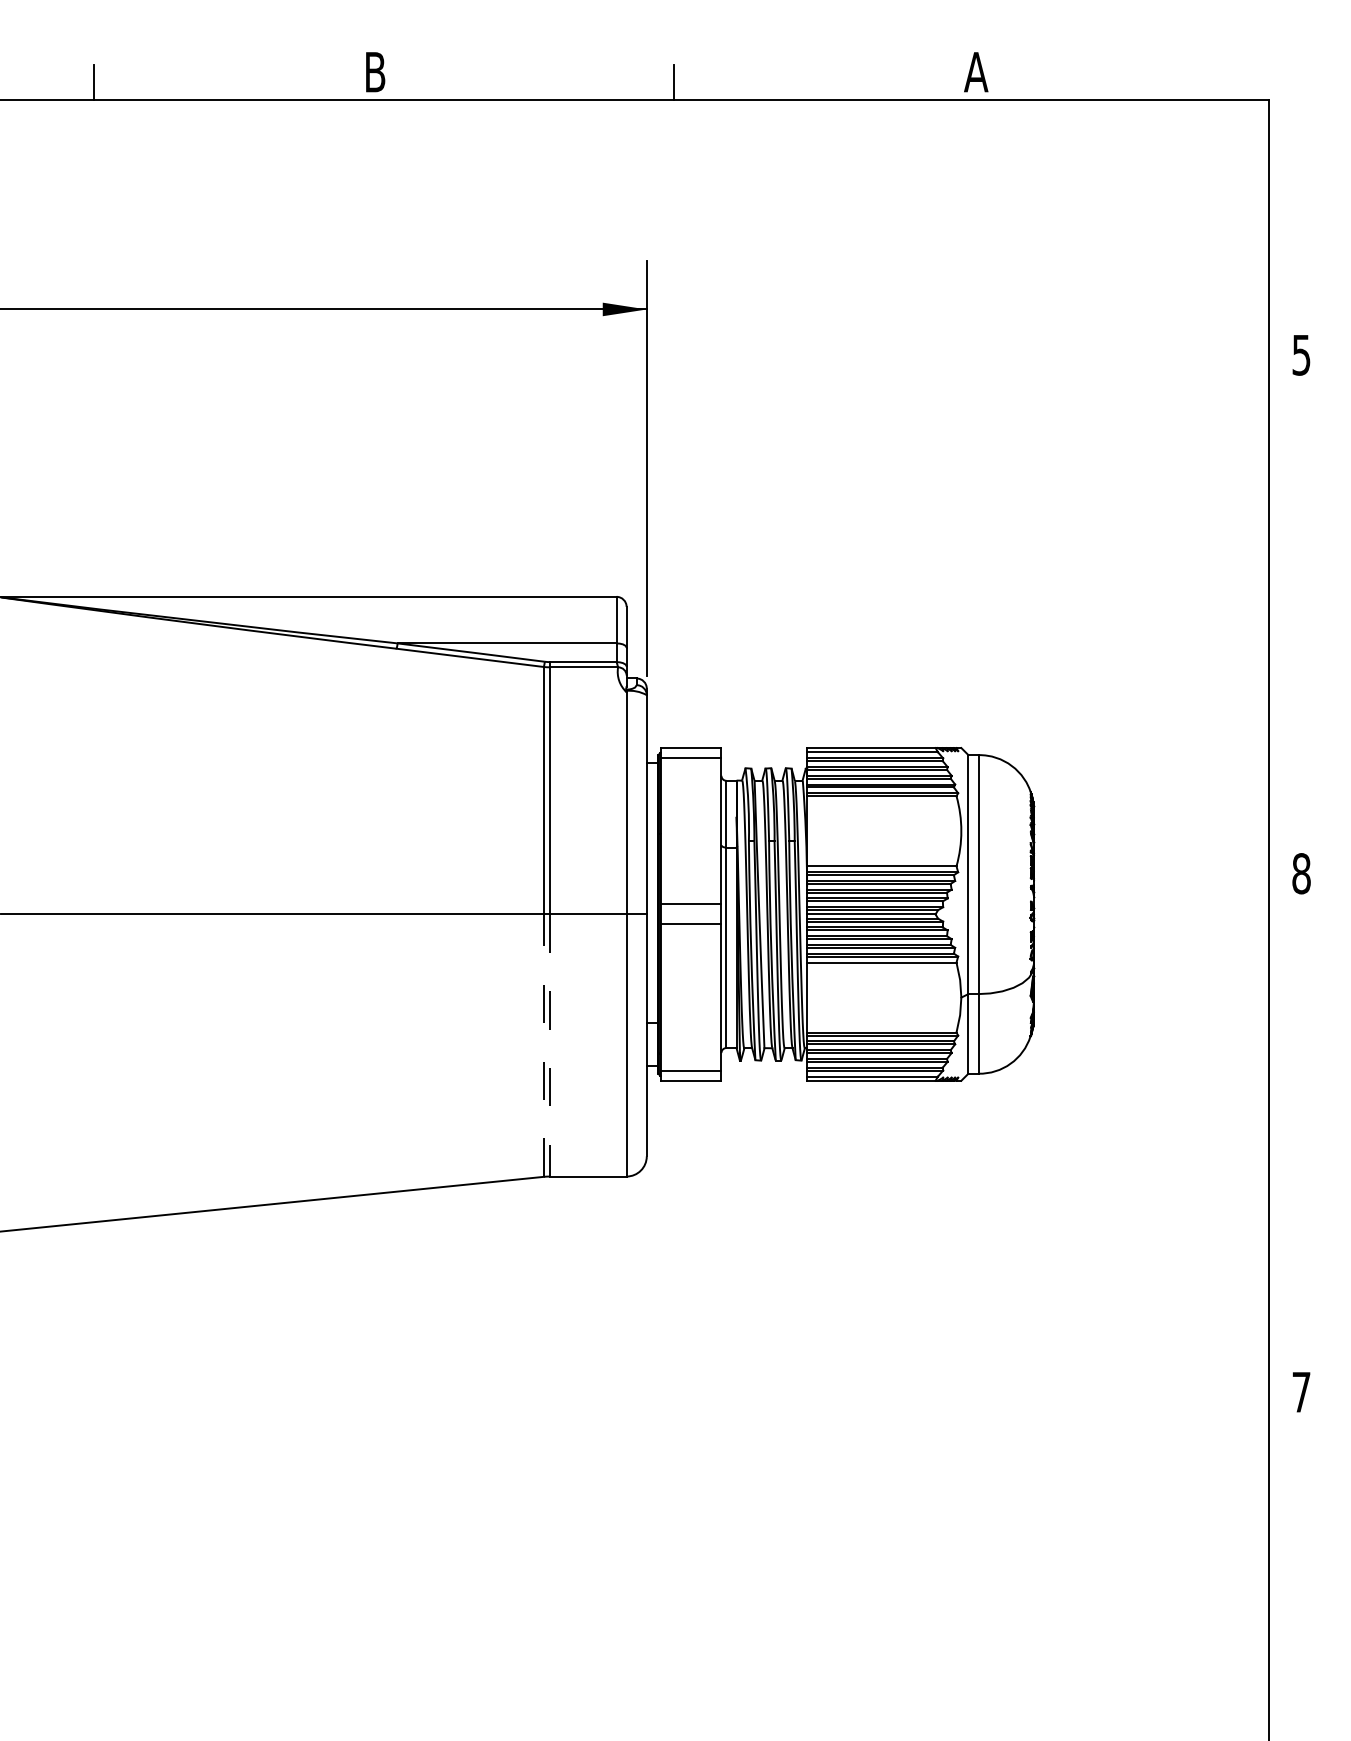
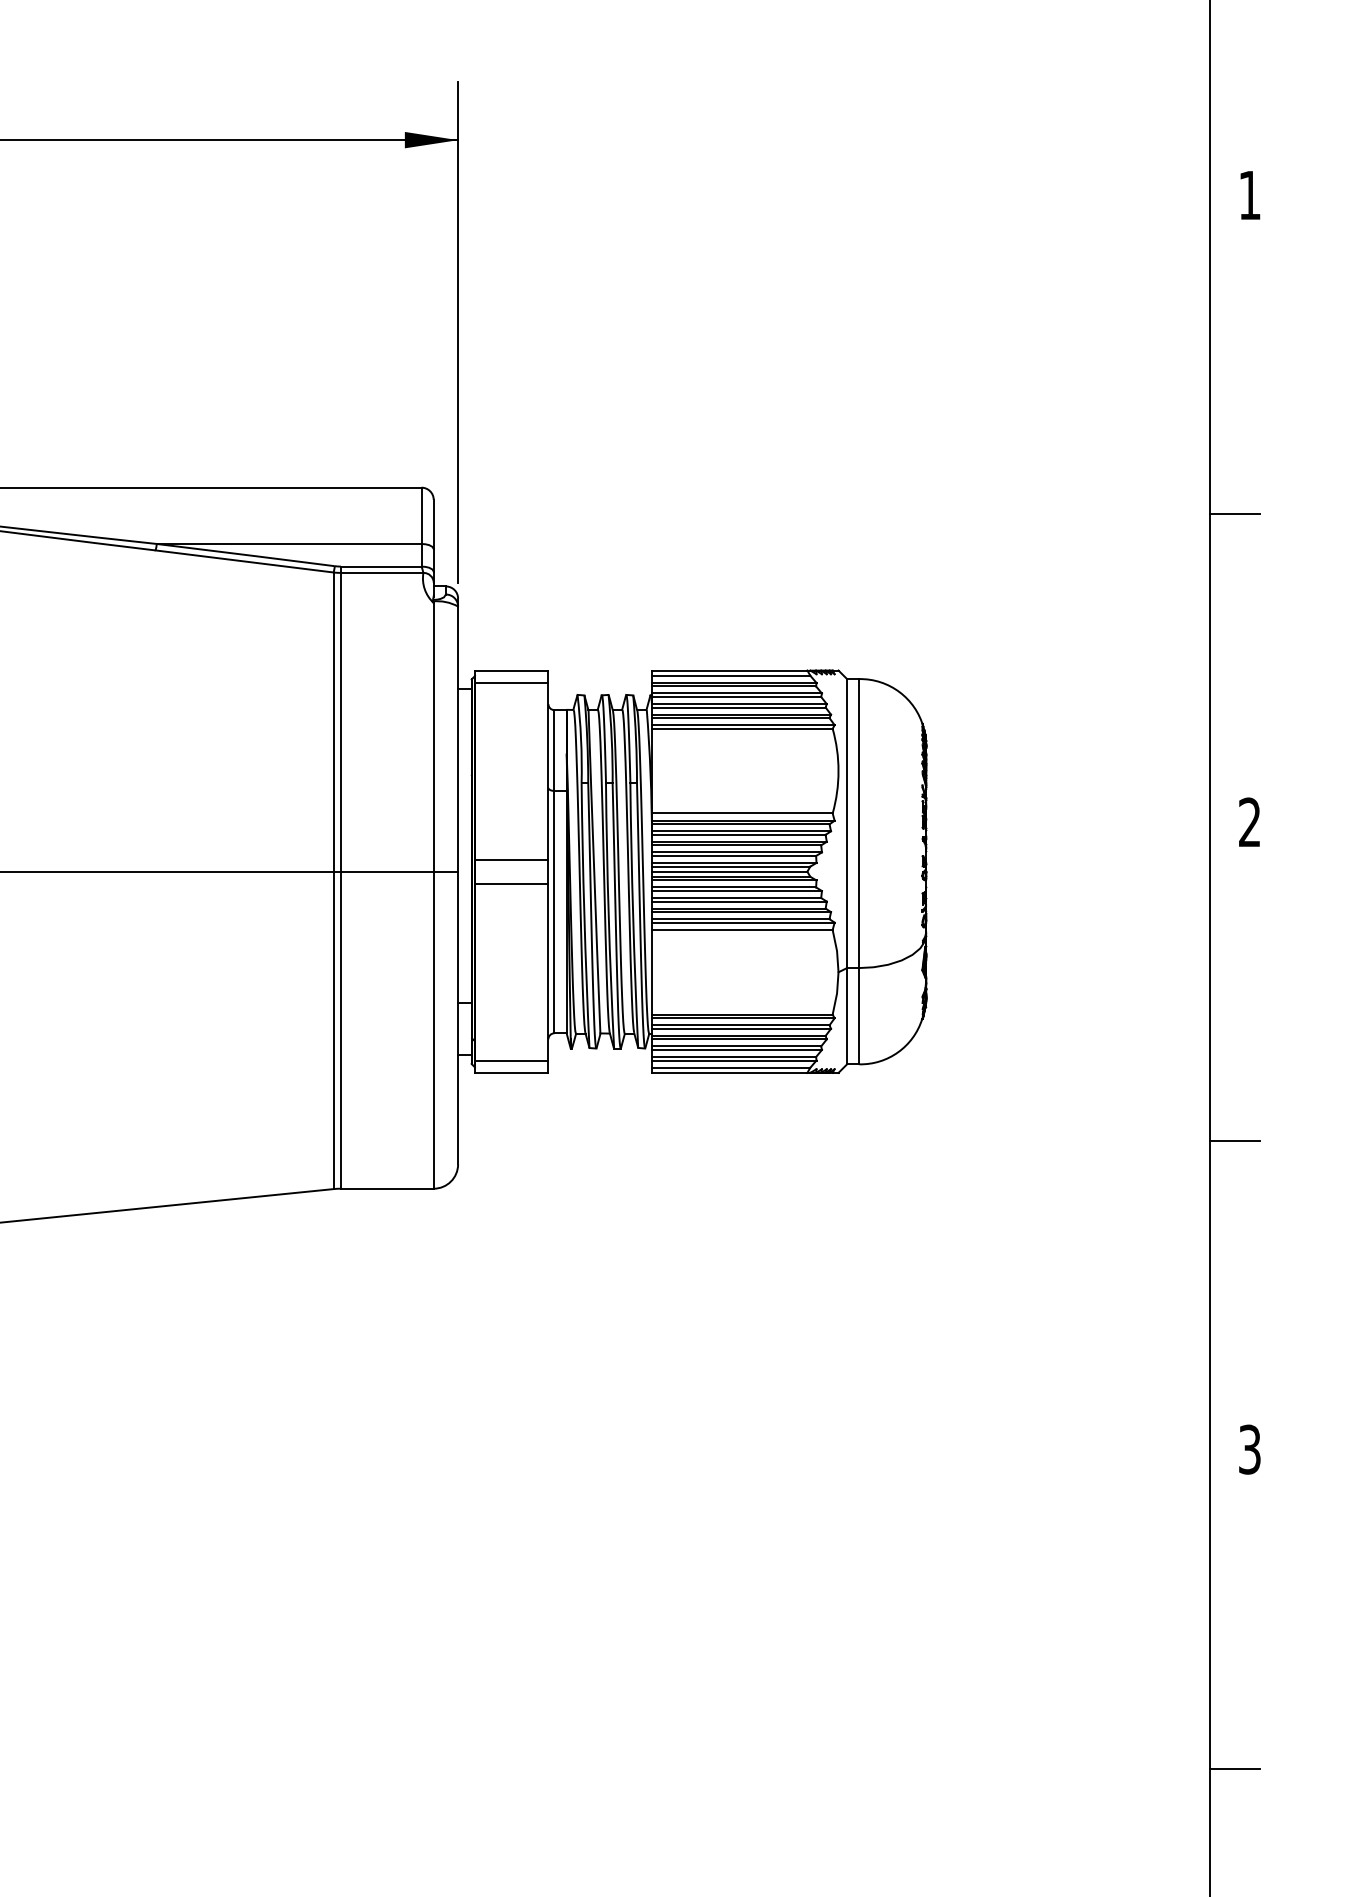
text: (1301, 355) -> (1249, 195), 5 -> 1
line: (1288, 618) -> (1234, 513), added
text: (1301, 873) -> (1249, 822), 8 -> 2
line: (543, 1045) -> (333, 1030), dashed -> solid
line: (549, 1045) -> (340, 1030), dashed -> solid
line: (1288, 1137) -> (1234, 1141), added
text: (1301, 1391) -> (1249, 1448), 7 -> 3
line: (1288, 1656) -> (1234, 1769), added

